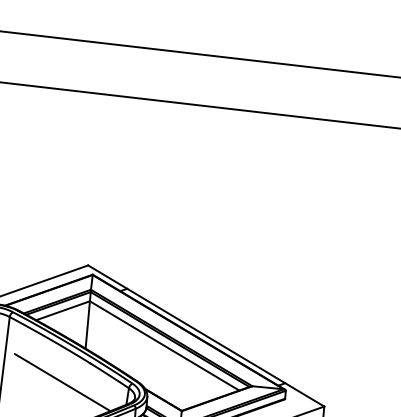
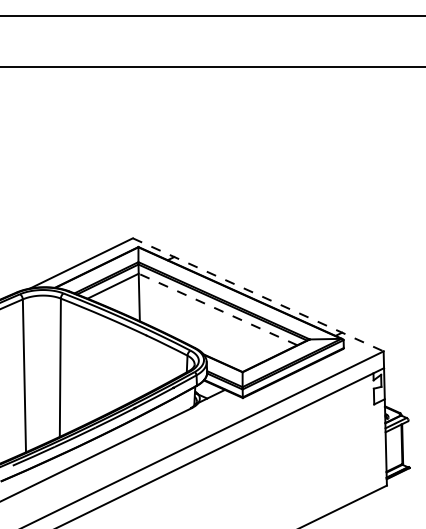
line: (206, 335) -> (258, 294), solid -> dashed
line: (164, 345) -> (217, 309), solid -> dashed
line: (62, 382) -> (120, 357), removed

